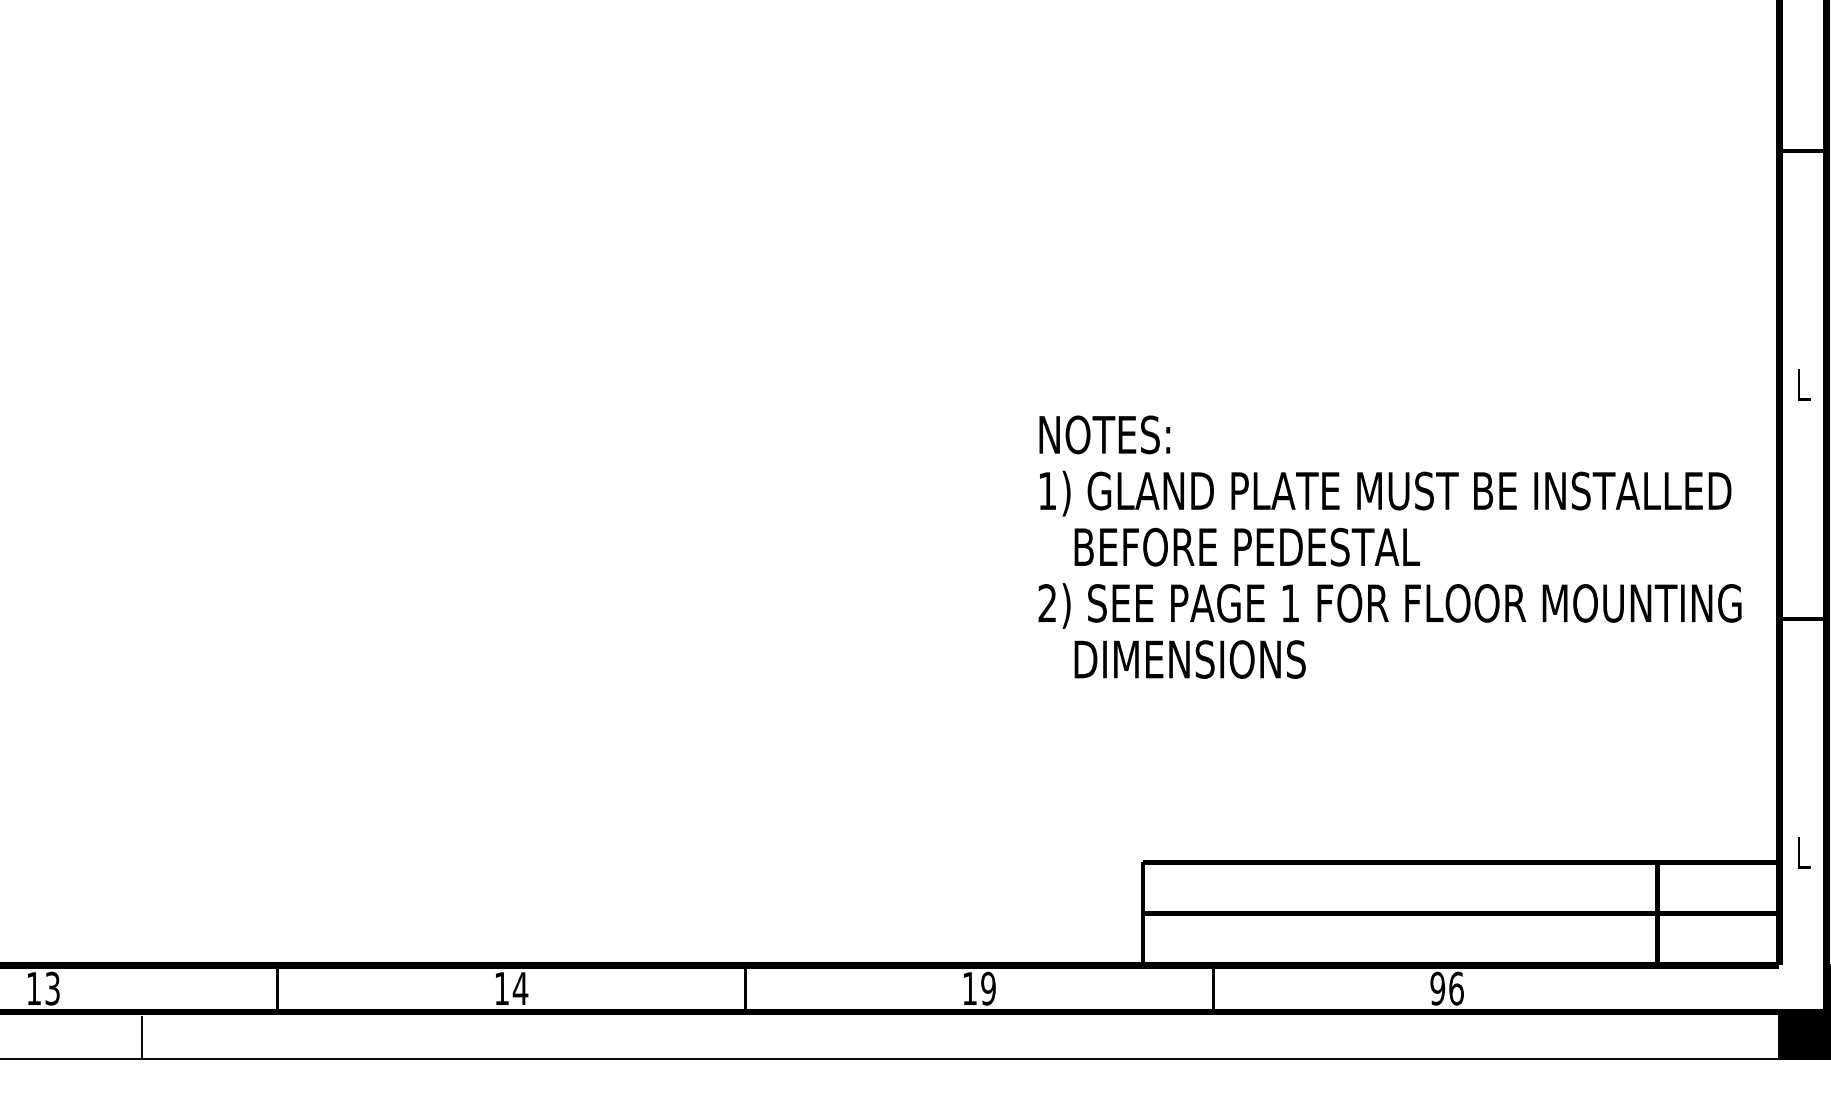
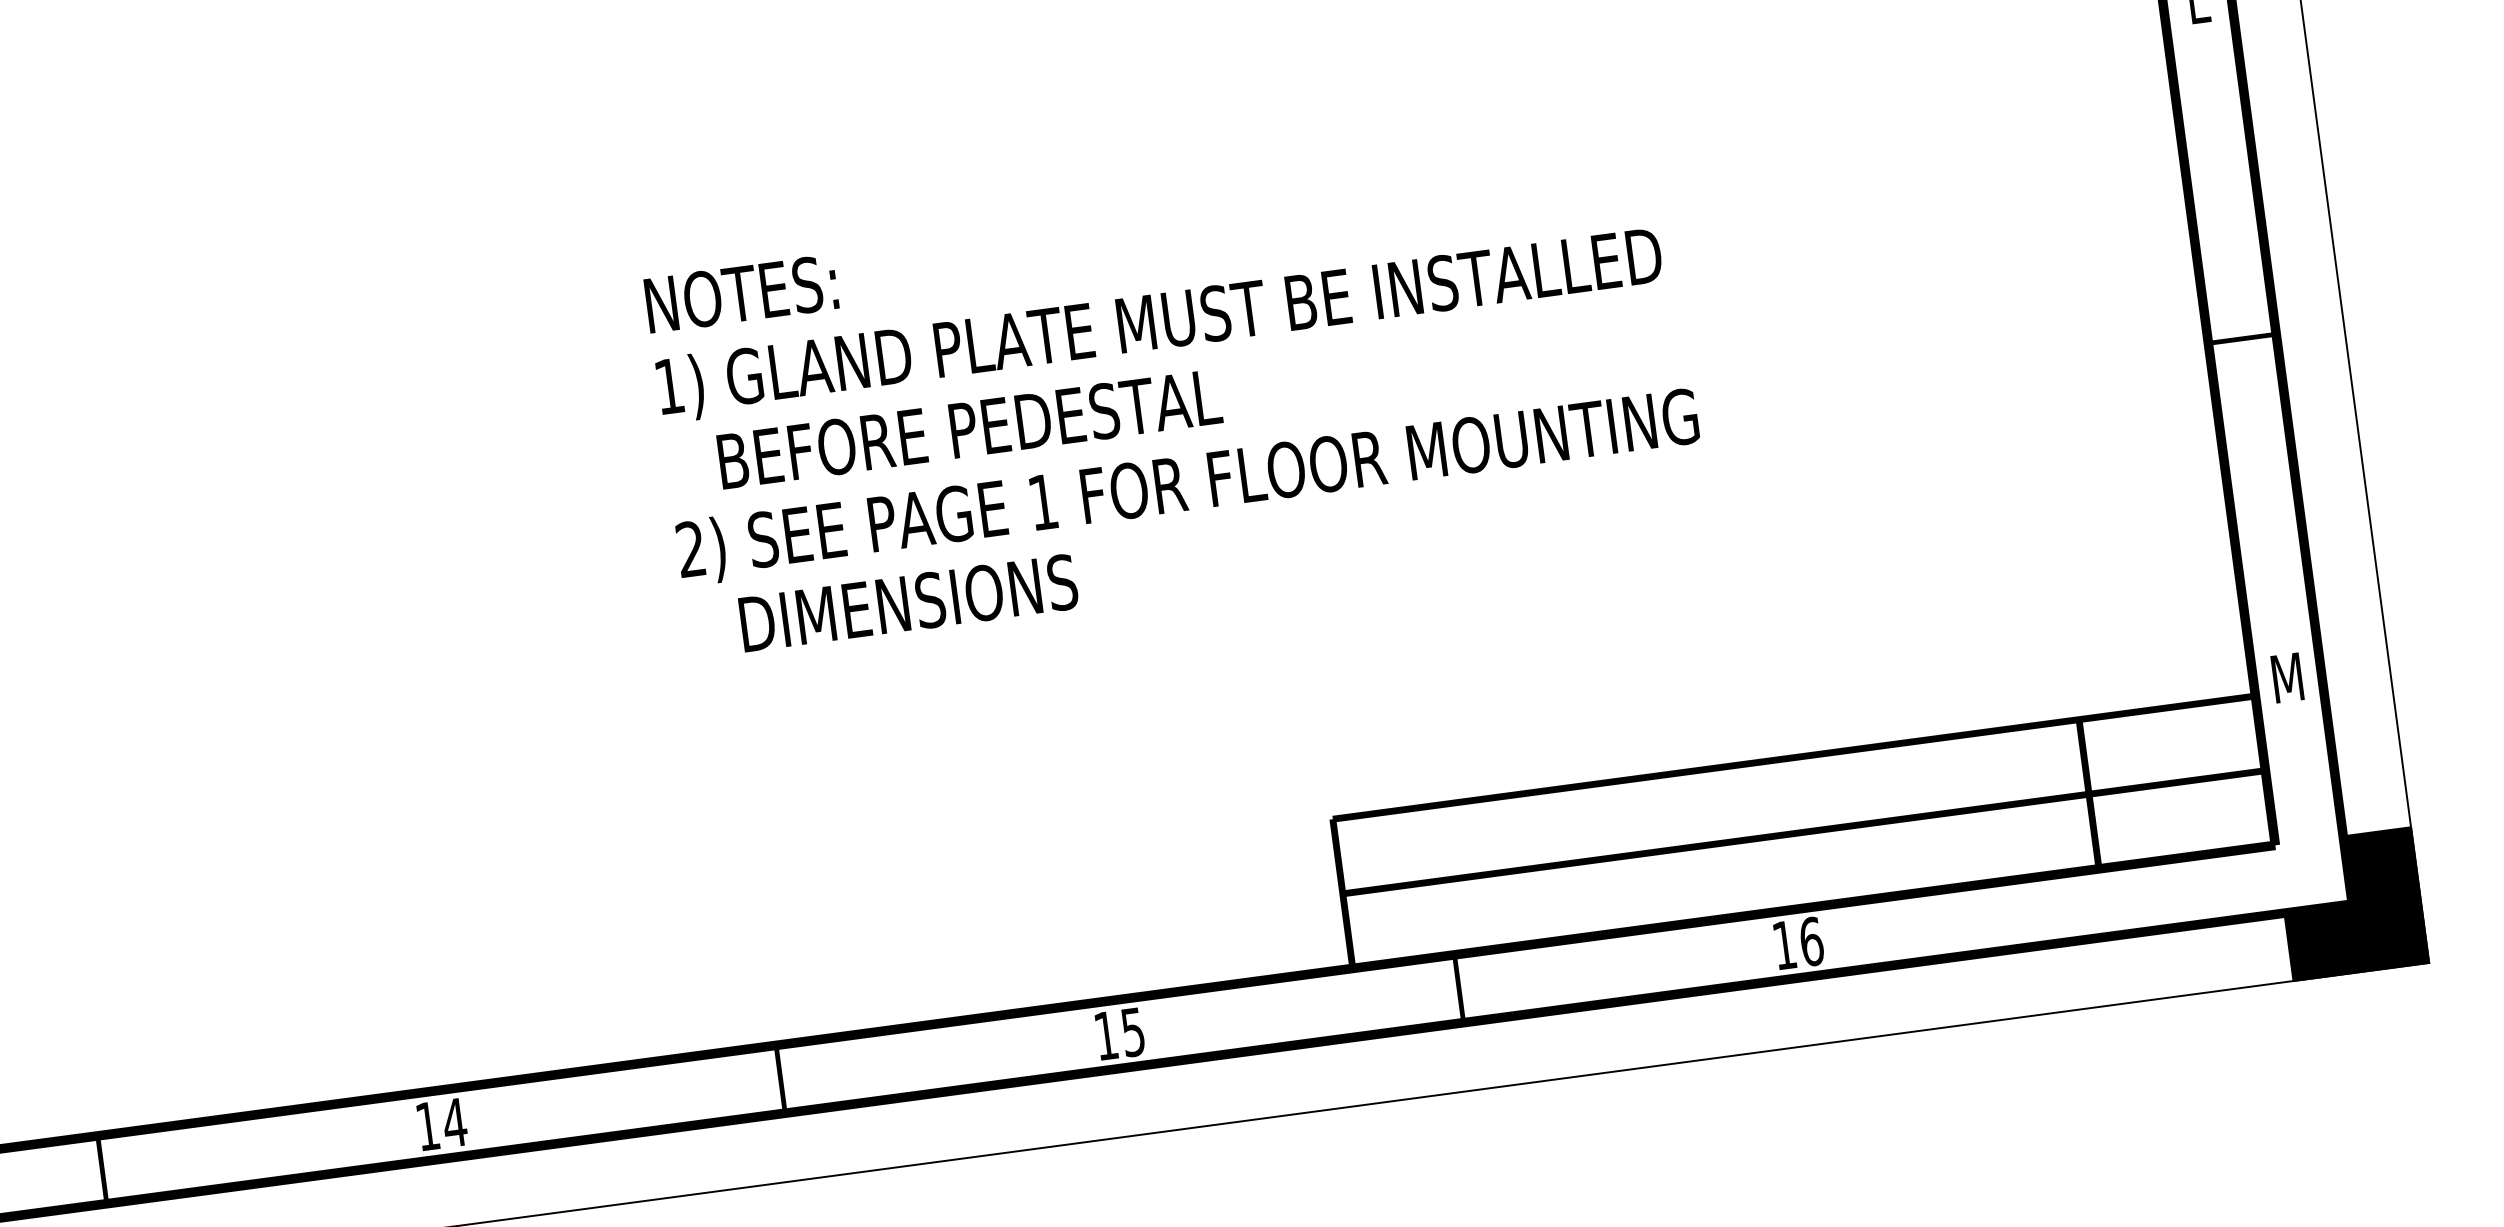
text: (1389, 546) -> (1175, 400), moved
text: (1802, 852) -> (2286, 677), L -> M
text: (988, 988) -> (1133, 1032), 19 -> 15
text: (1437, 988) -> (1784, 945), 96 -> 16

